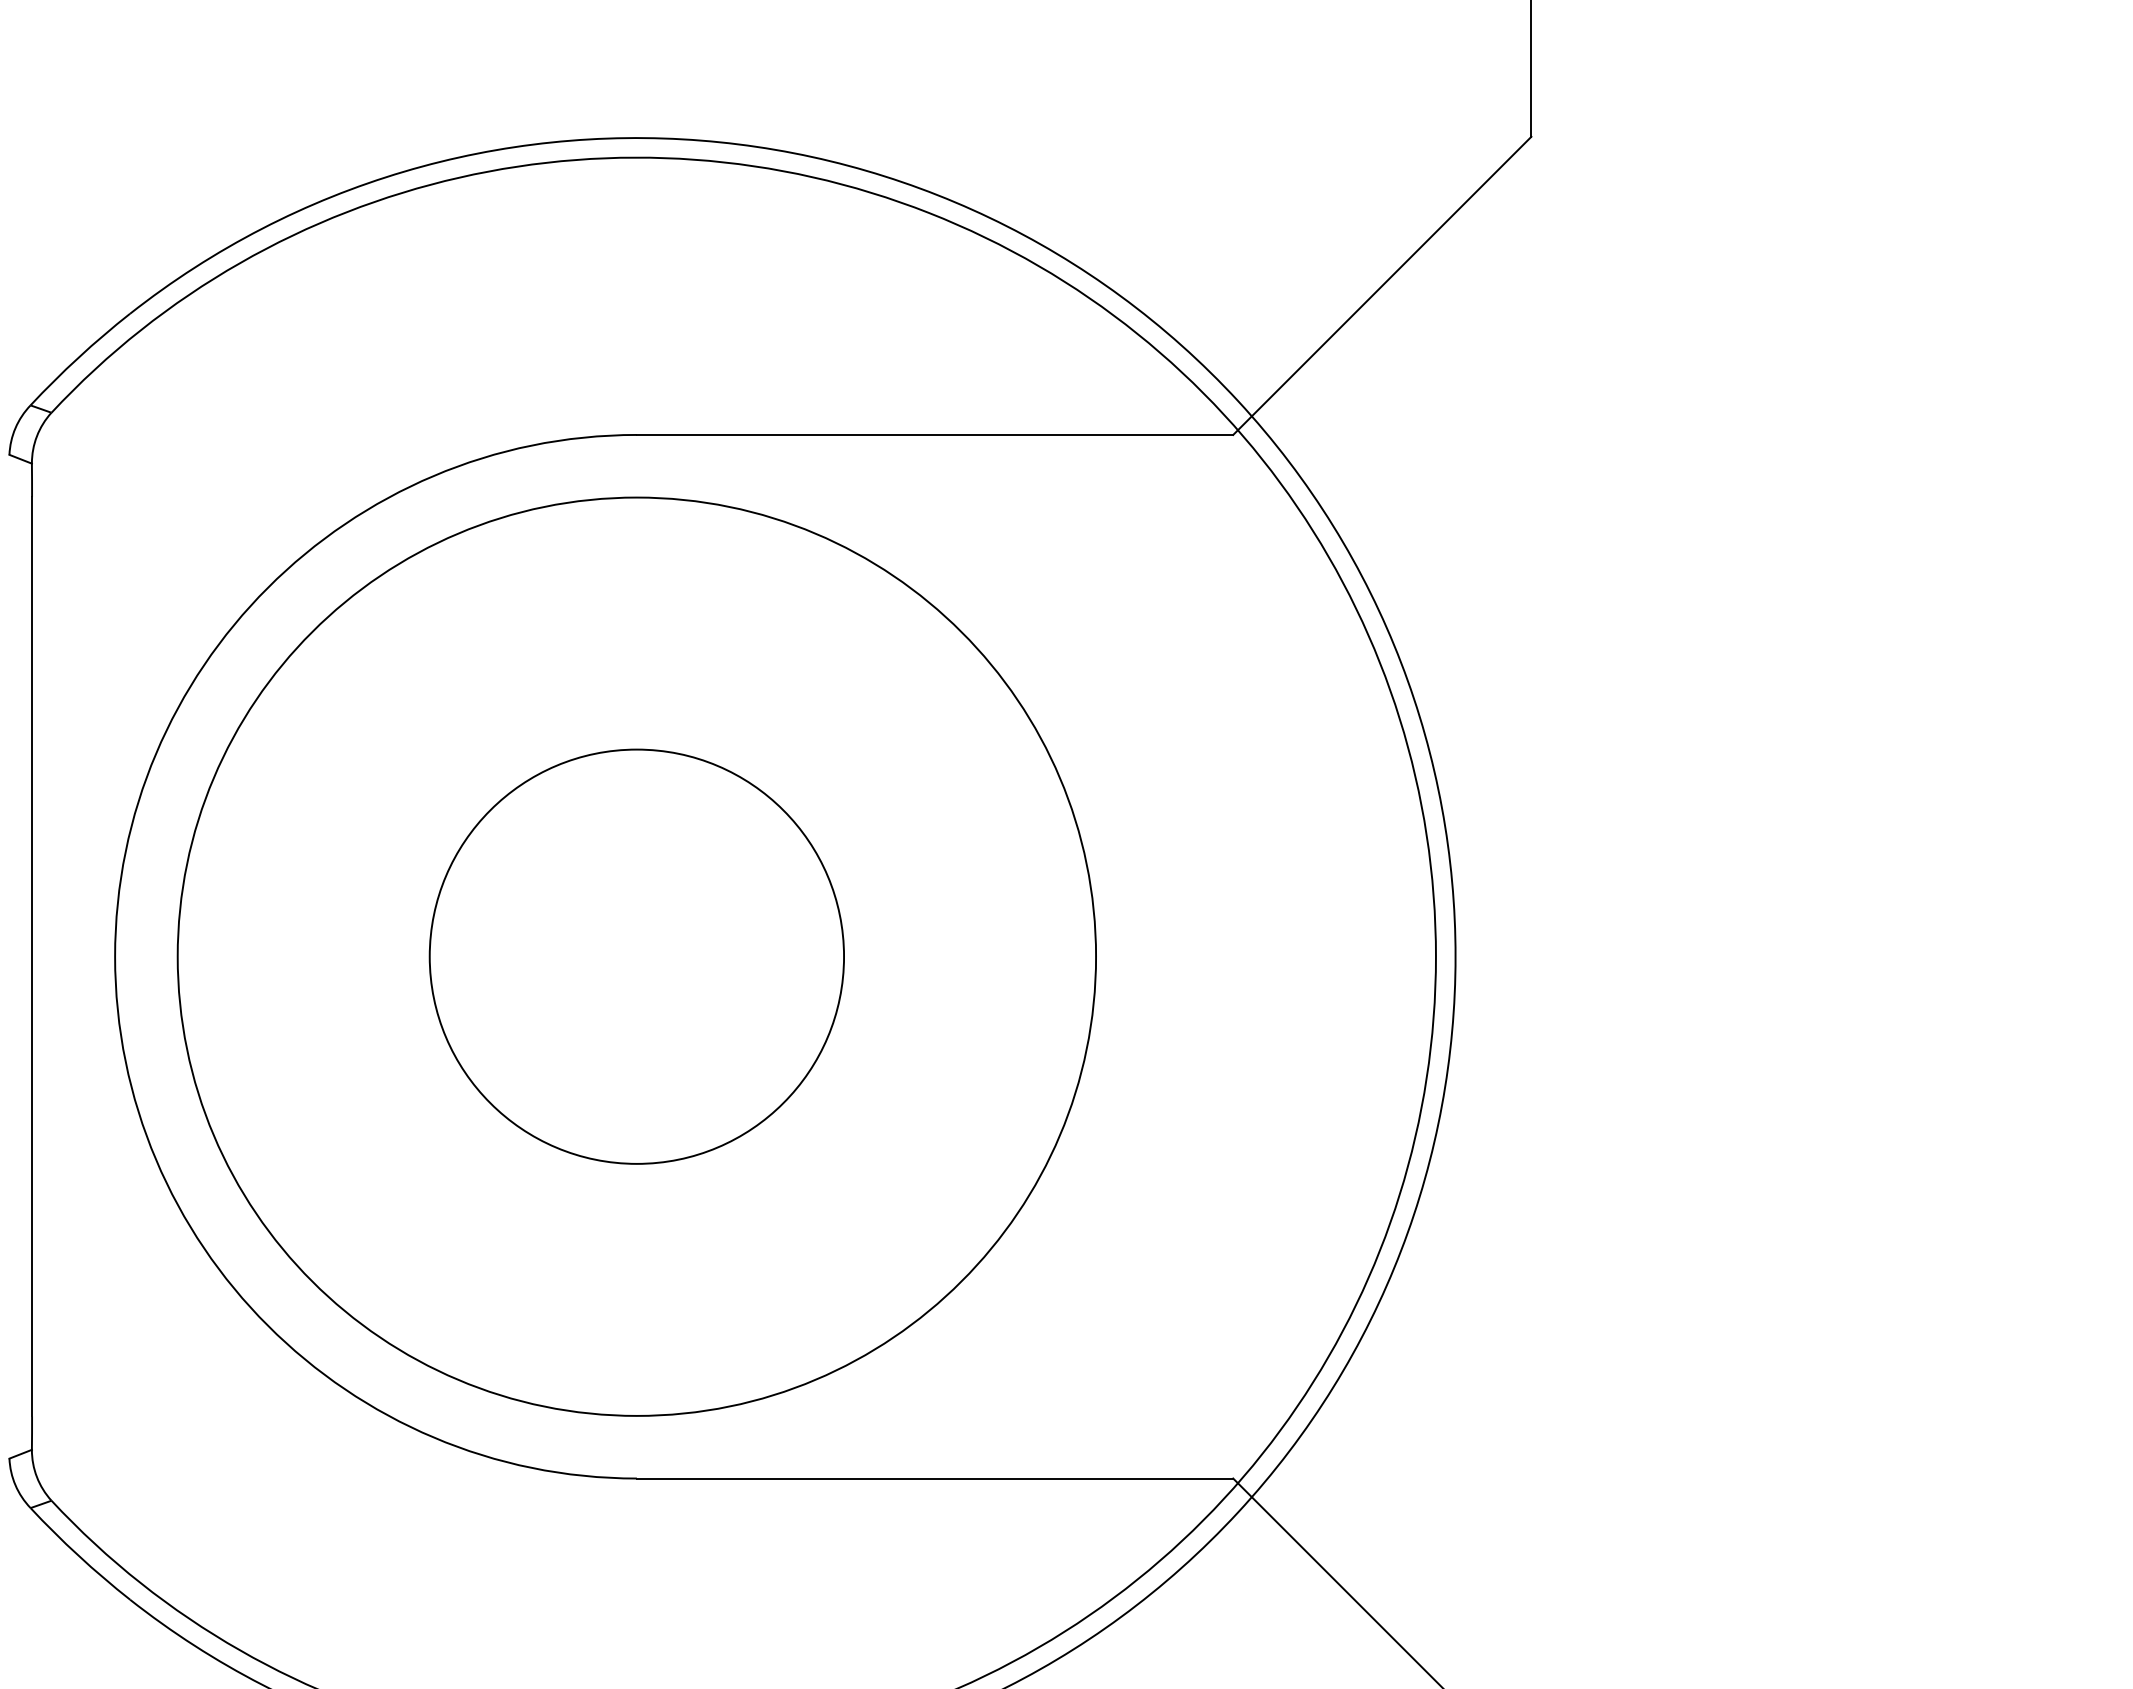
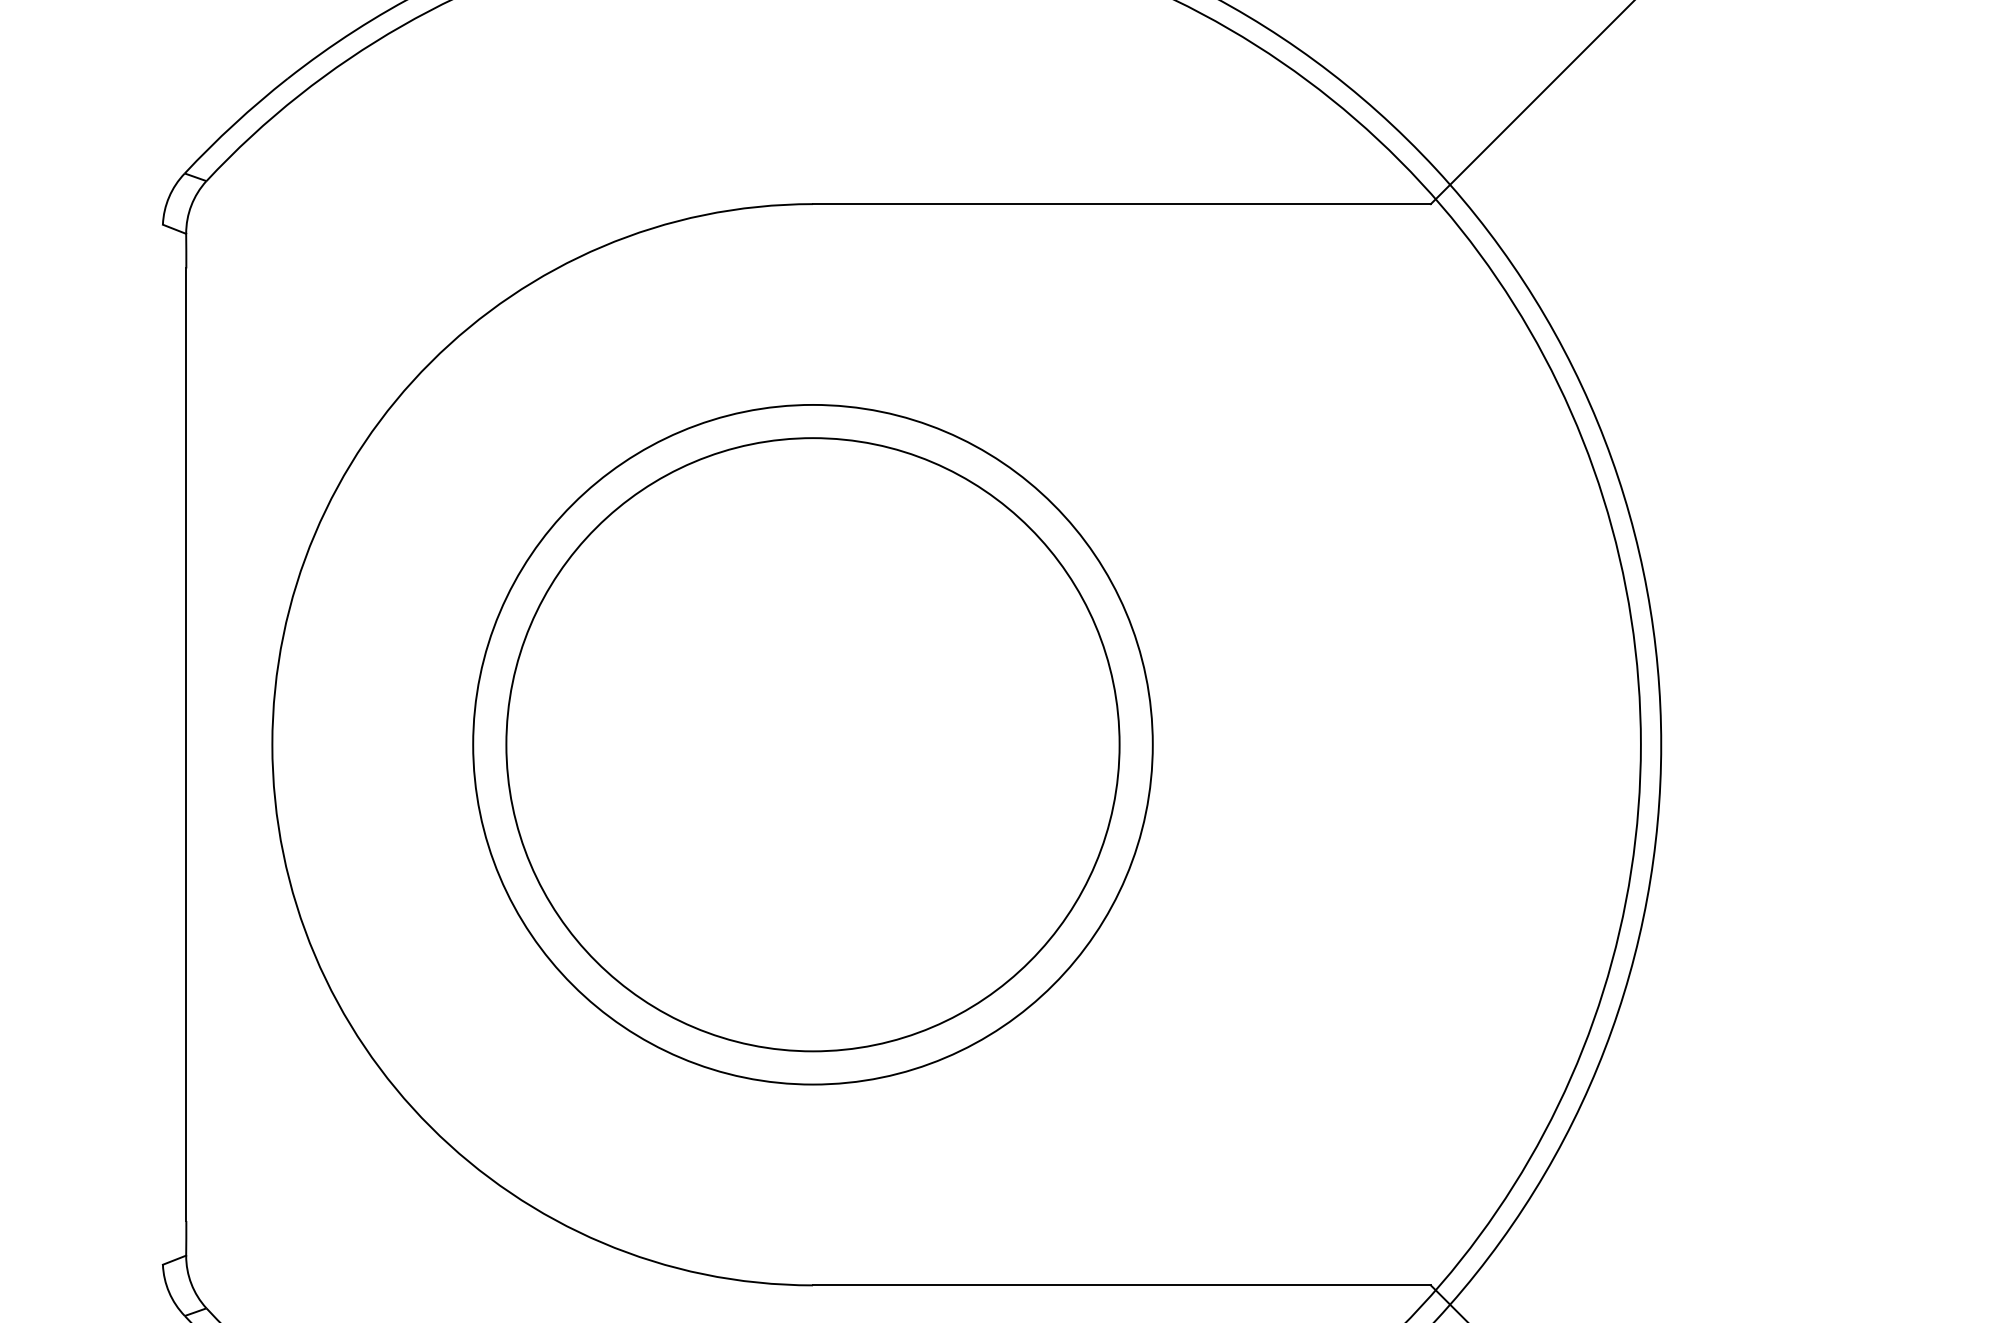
circle: (636, 956) -> (812, 744), size x0.71
circle: (636, 956) -> (812, 744), size x1.43

